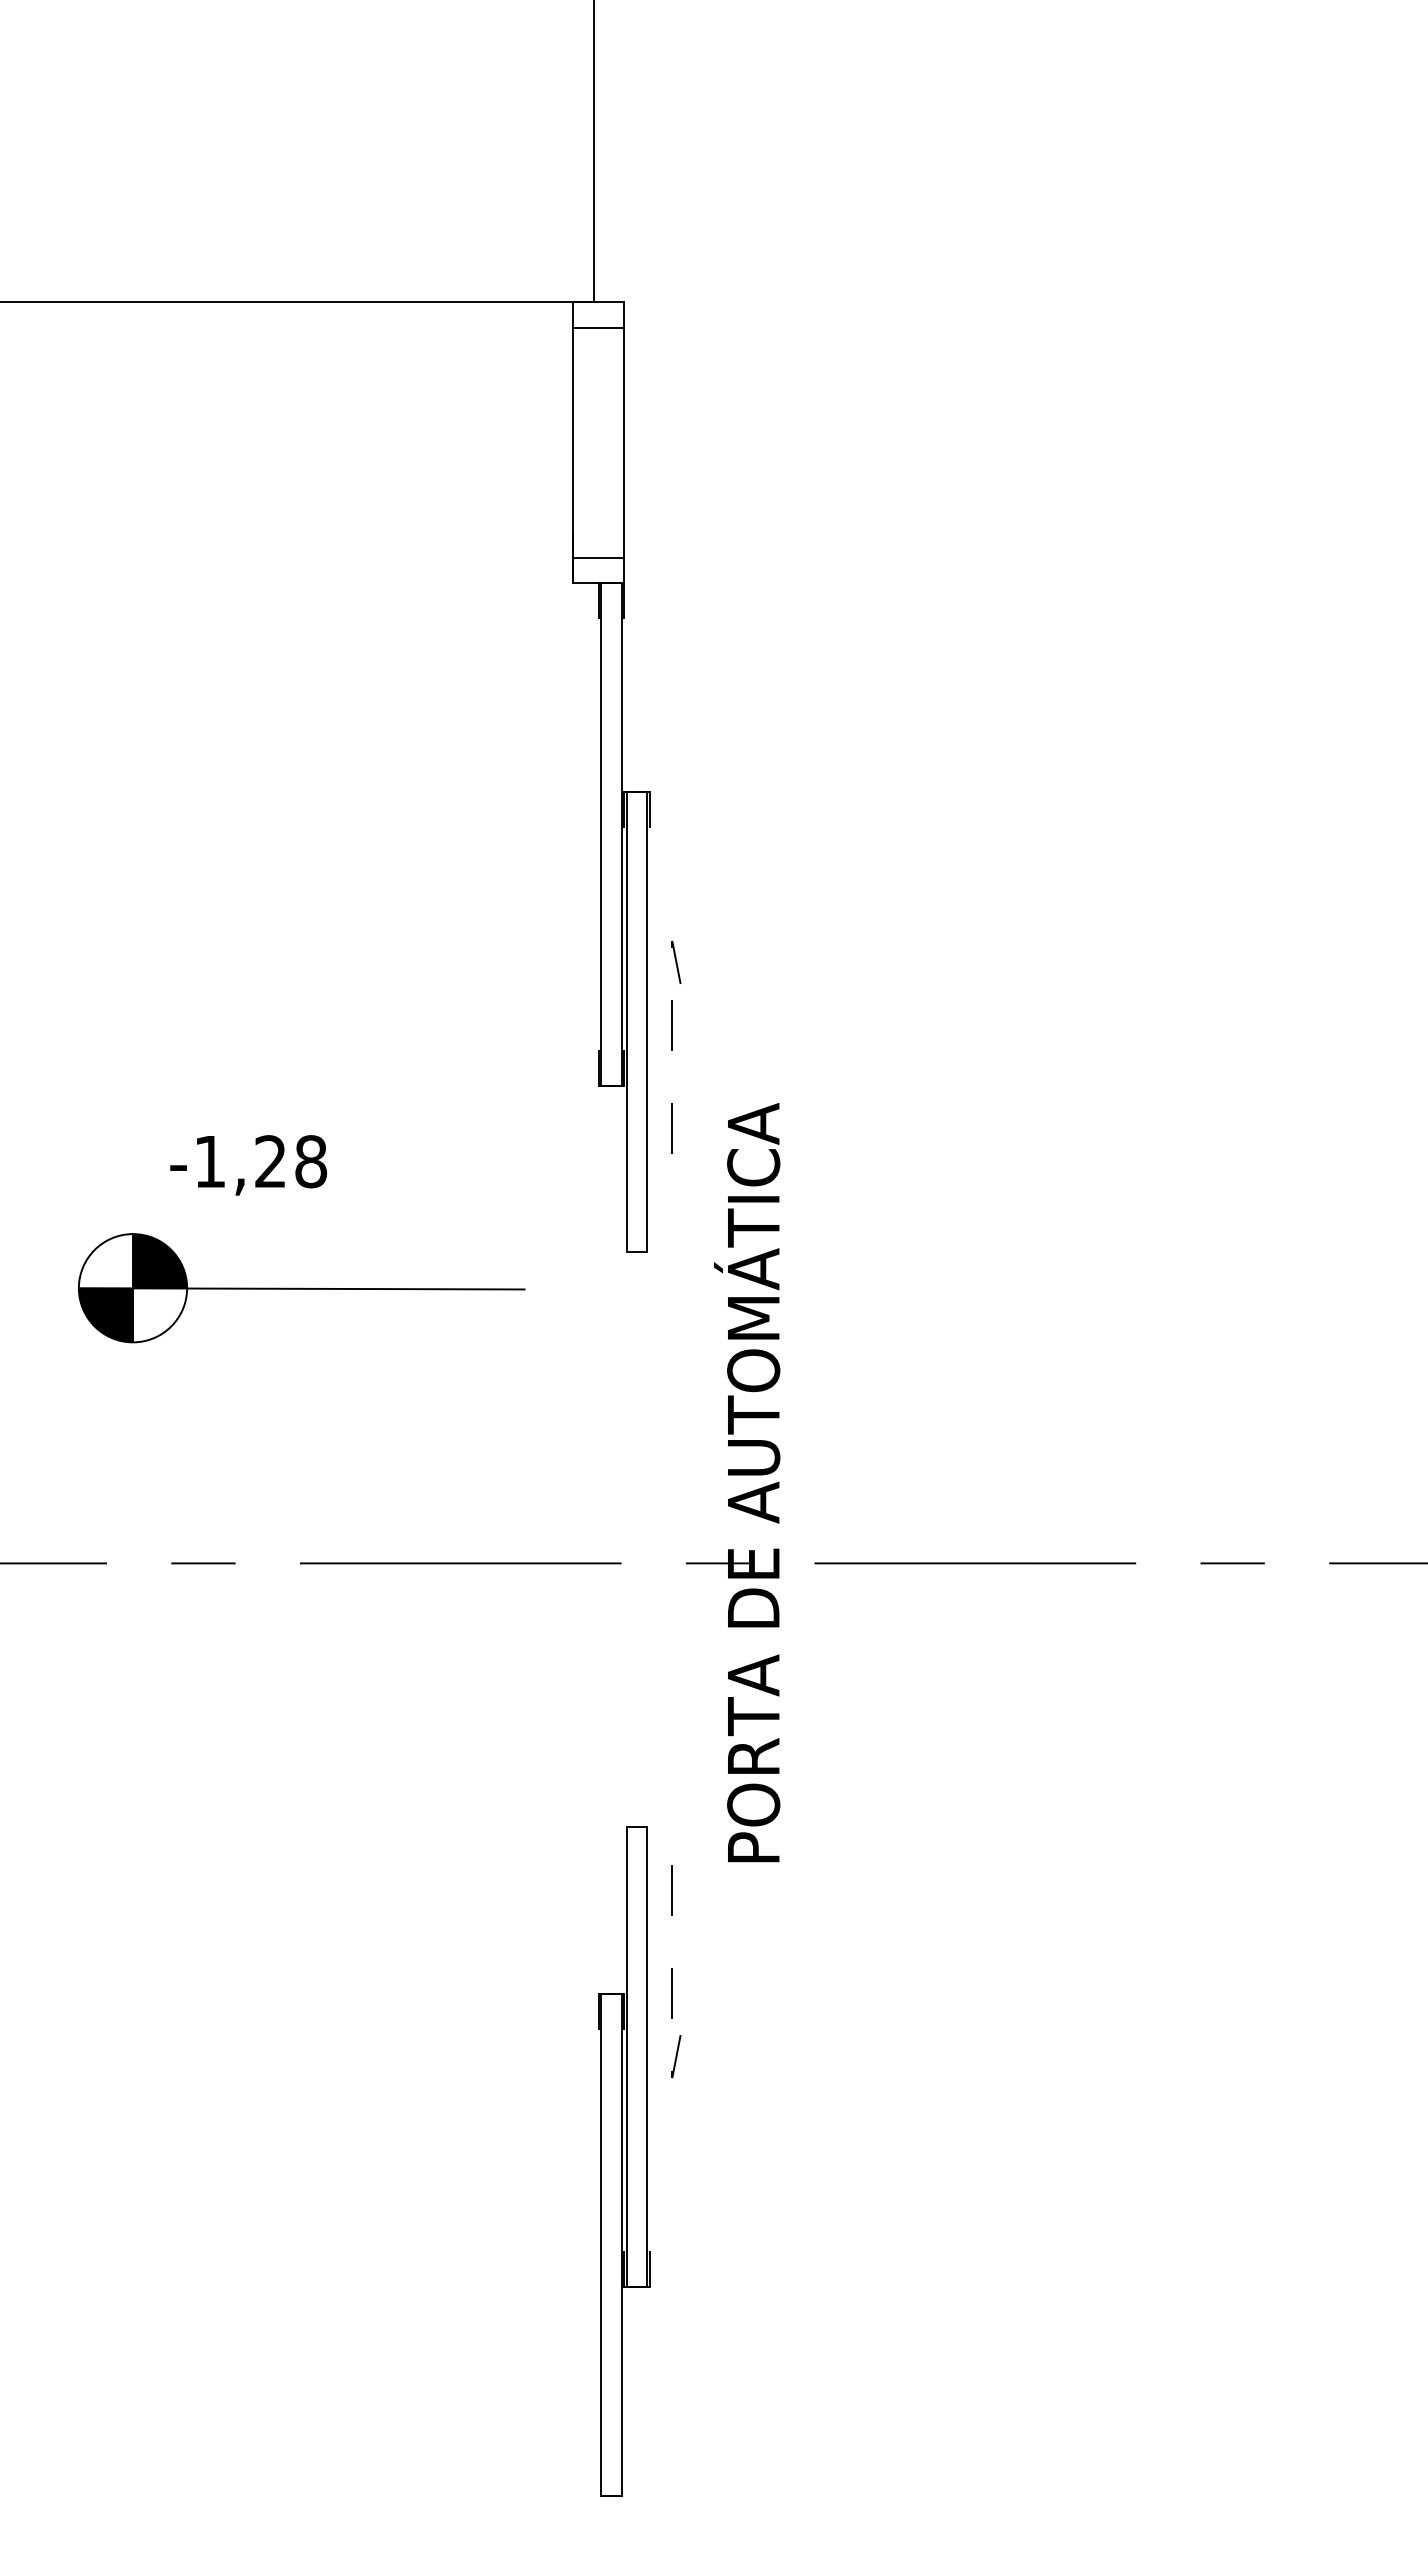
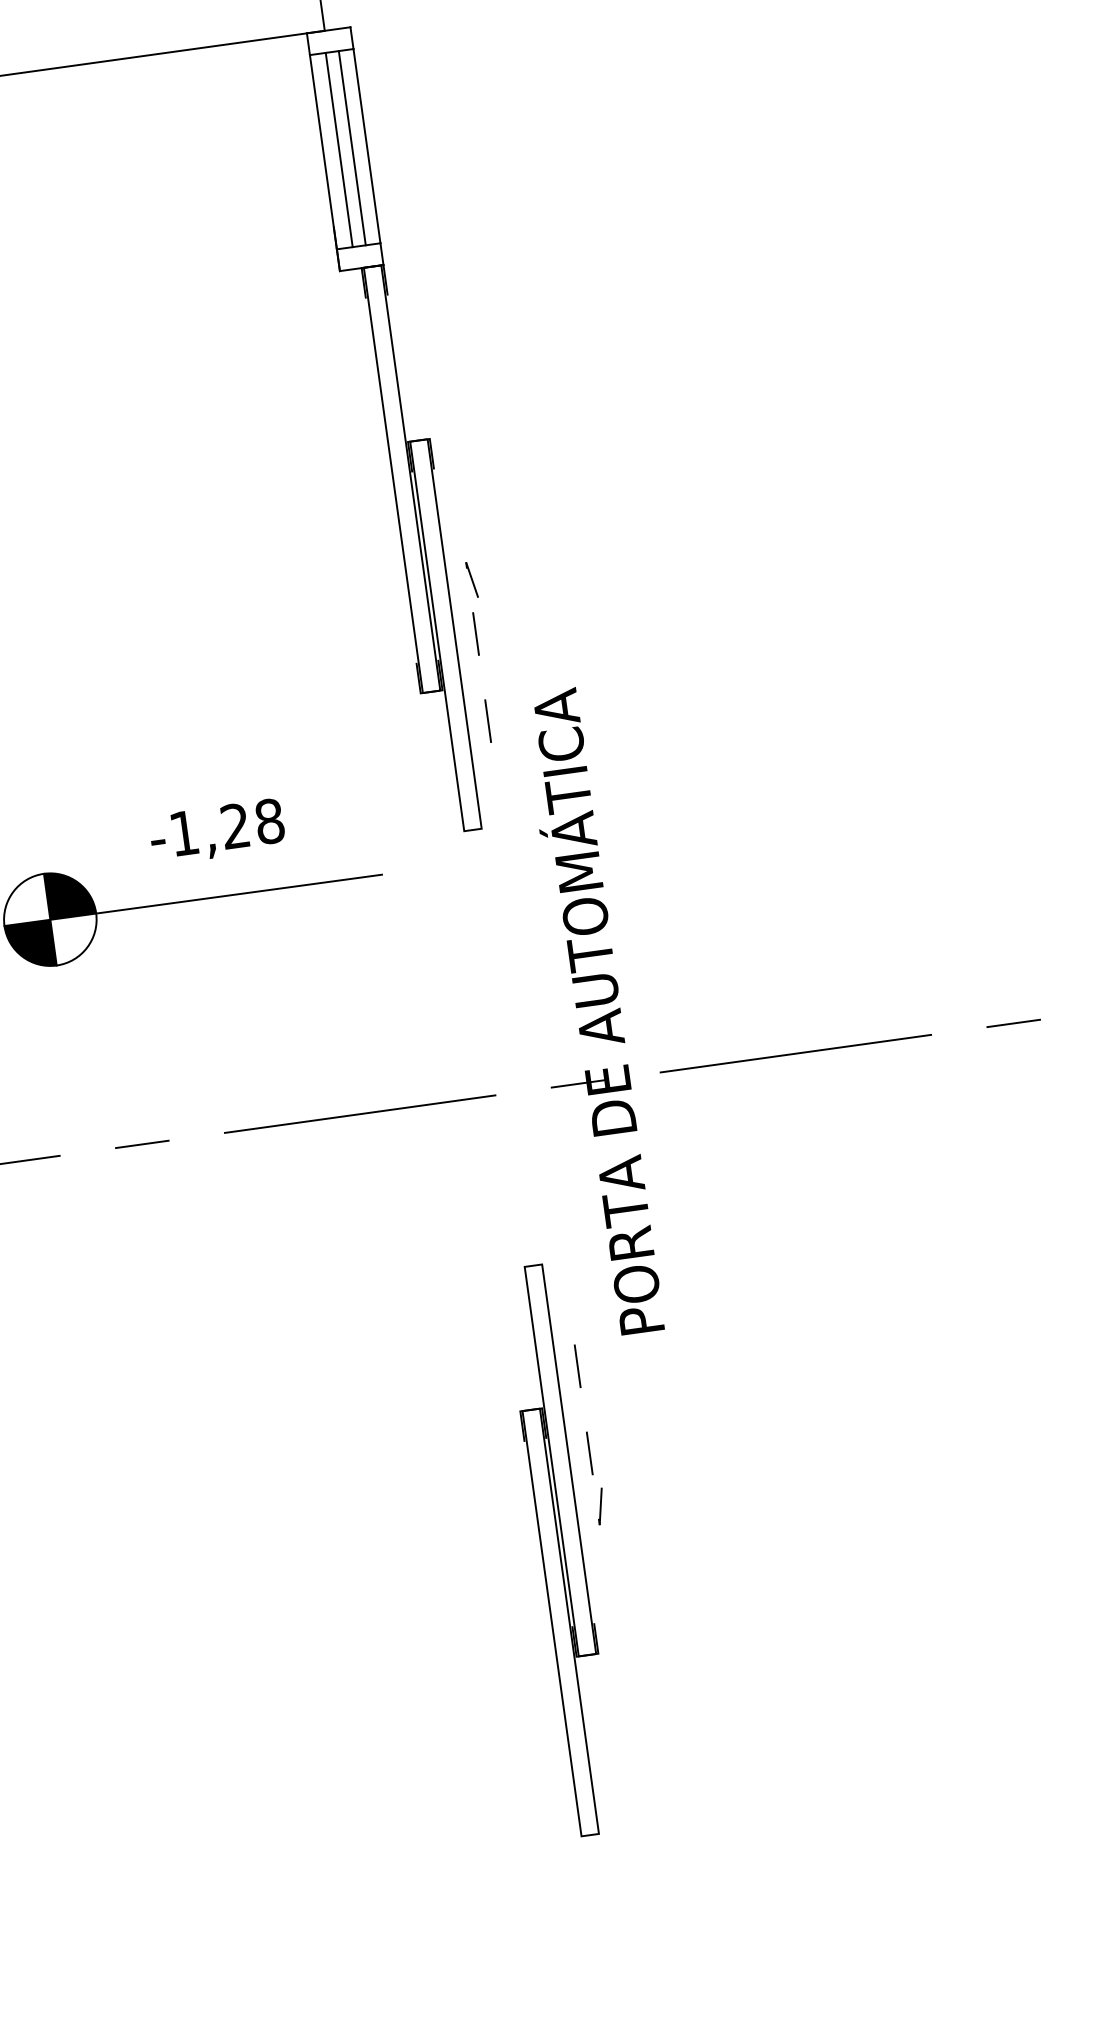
line: (591, 442) -> (339, 149), added
line: (606, 442) -> (351, 147), added
text: (248, 1165) -> (217, 832), moved
part: (624, 2161) -> (562, 1550), moved

